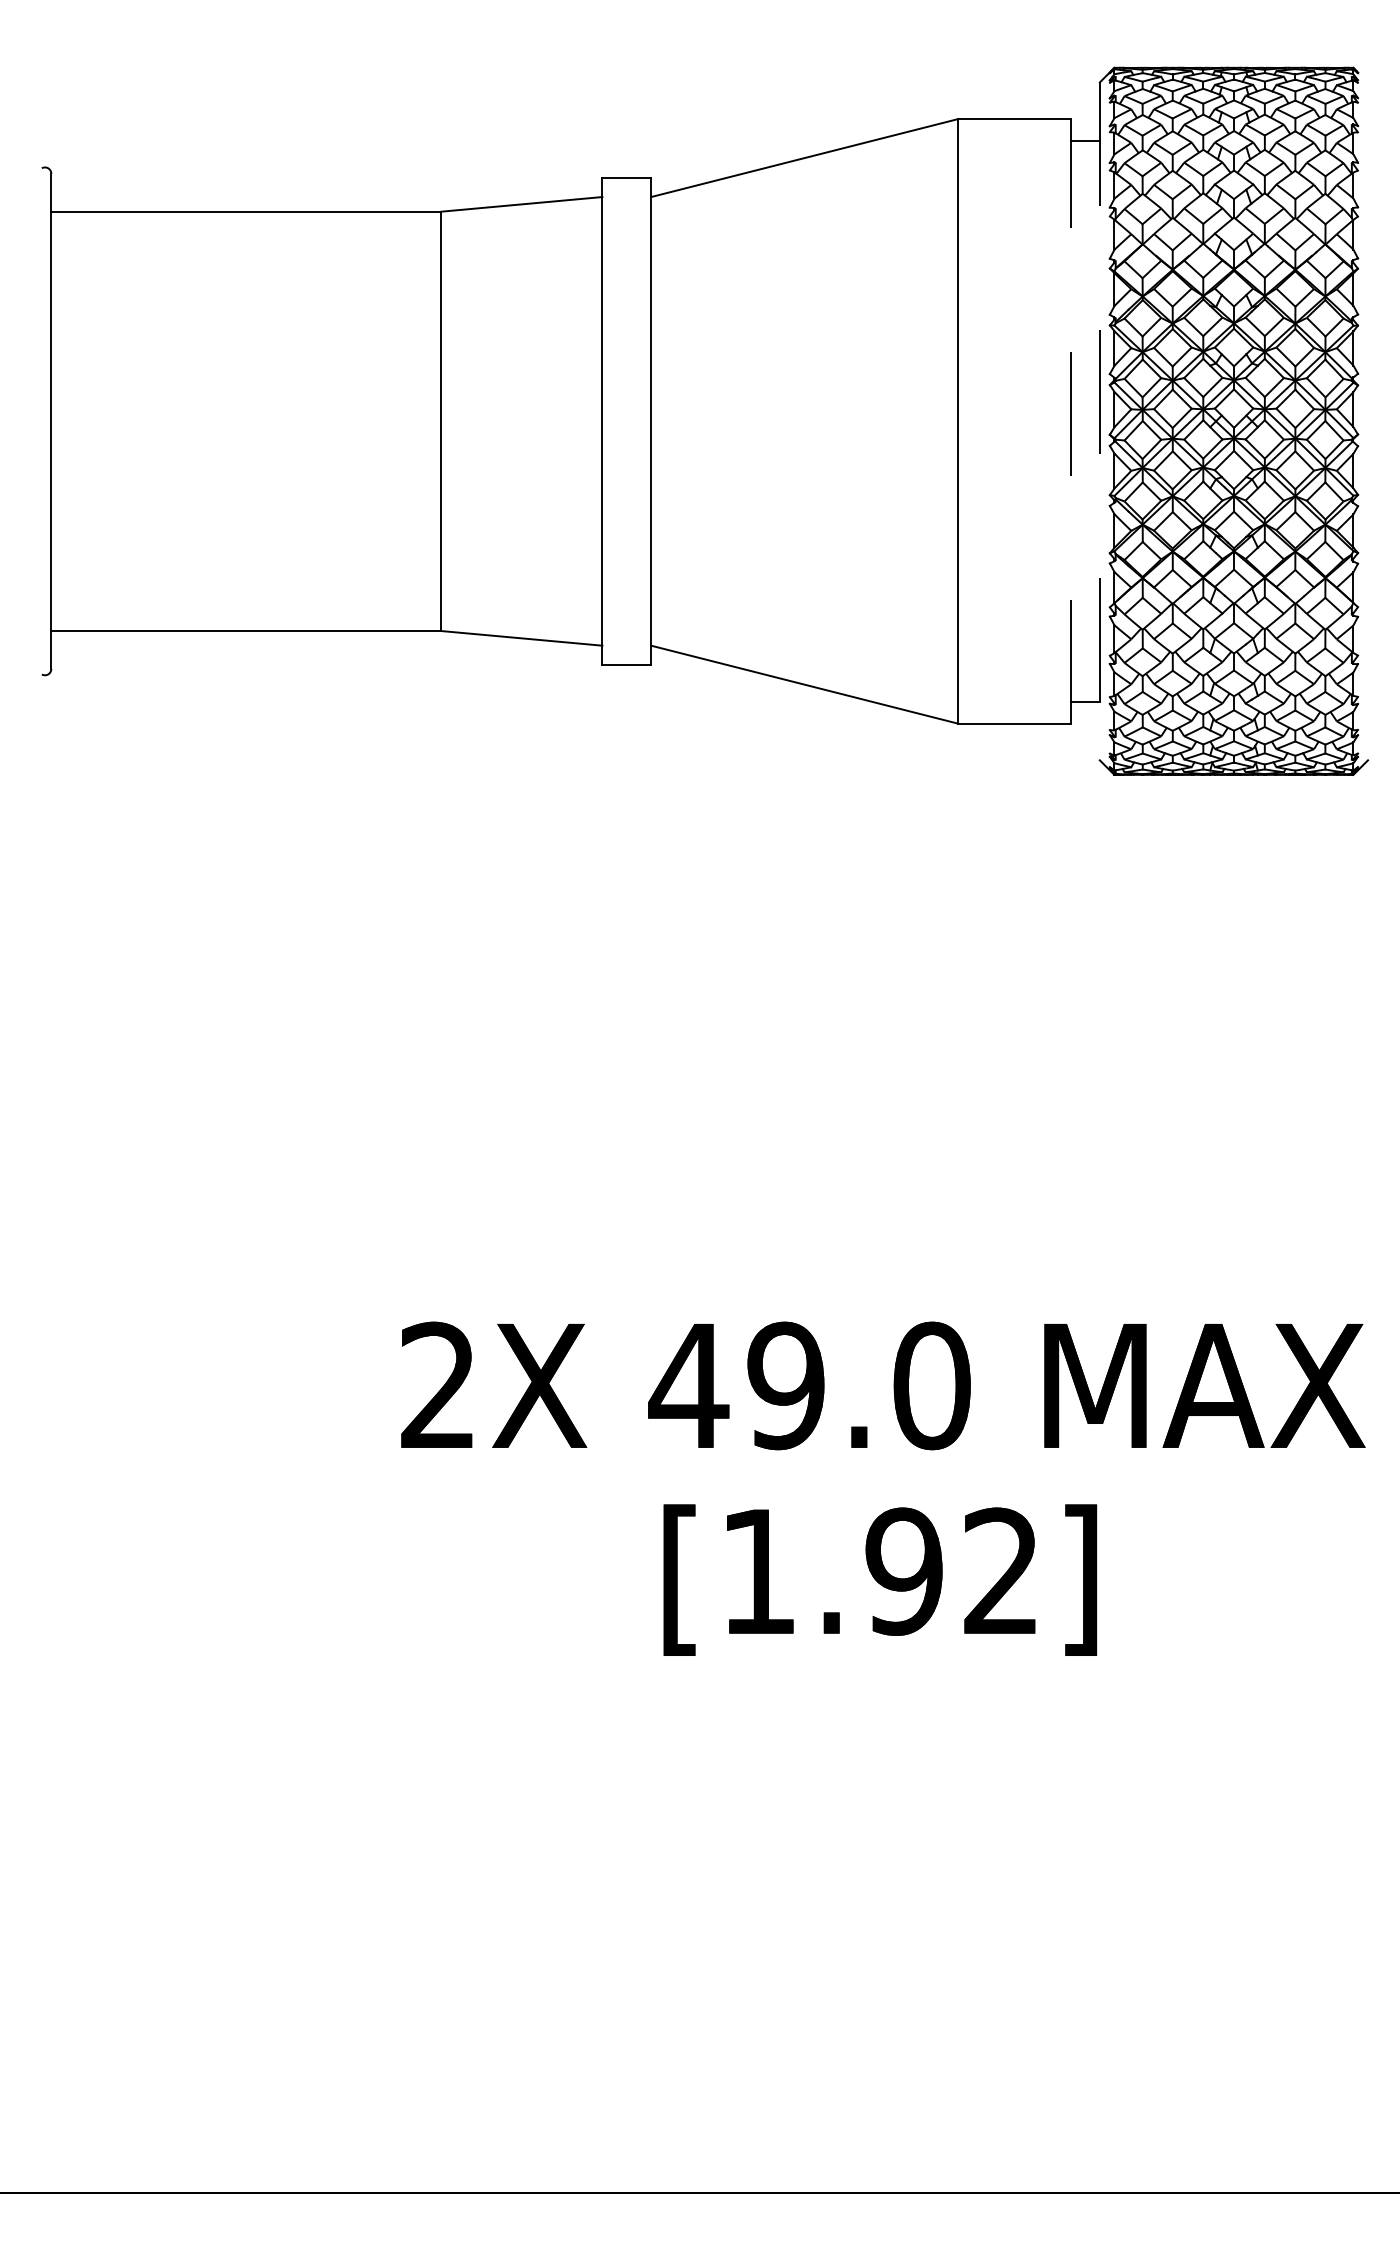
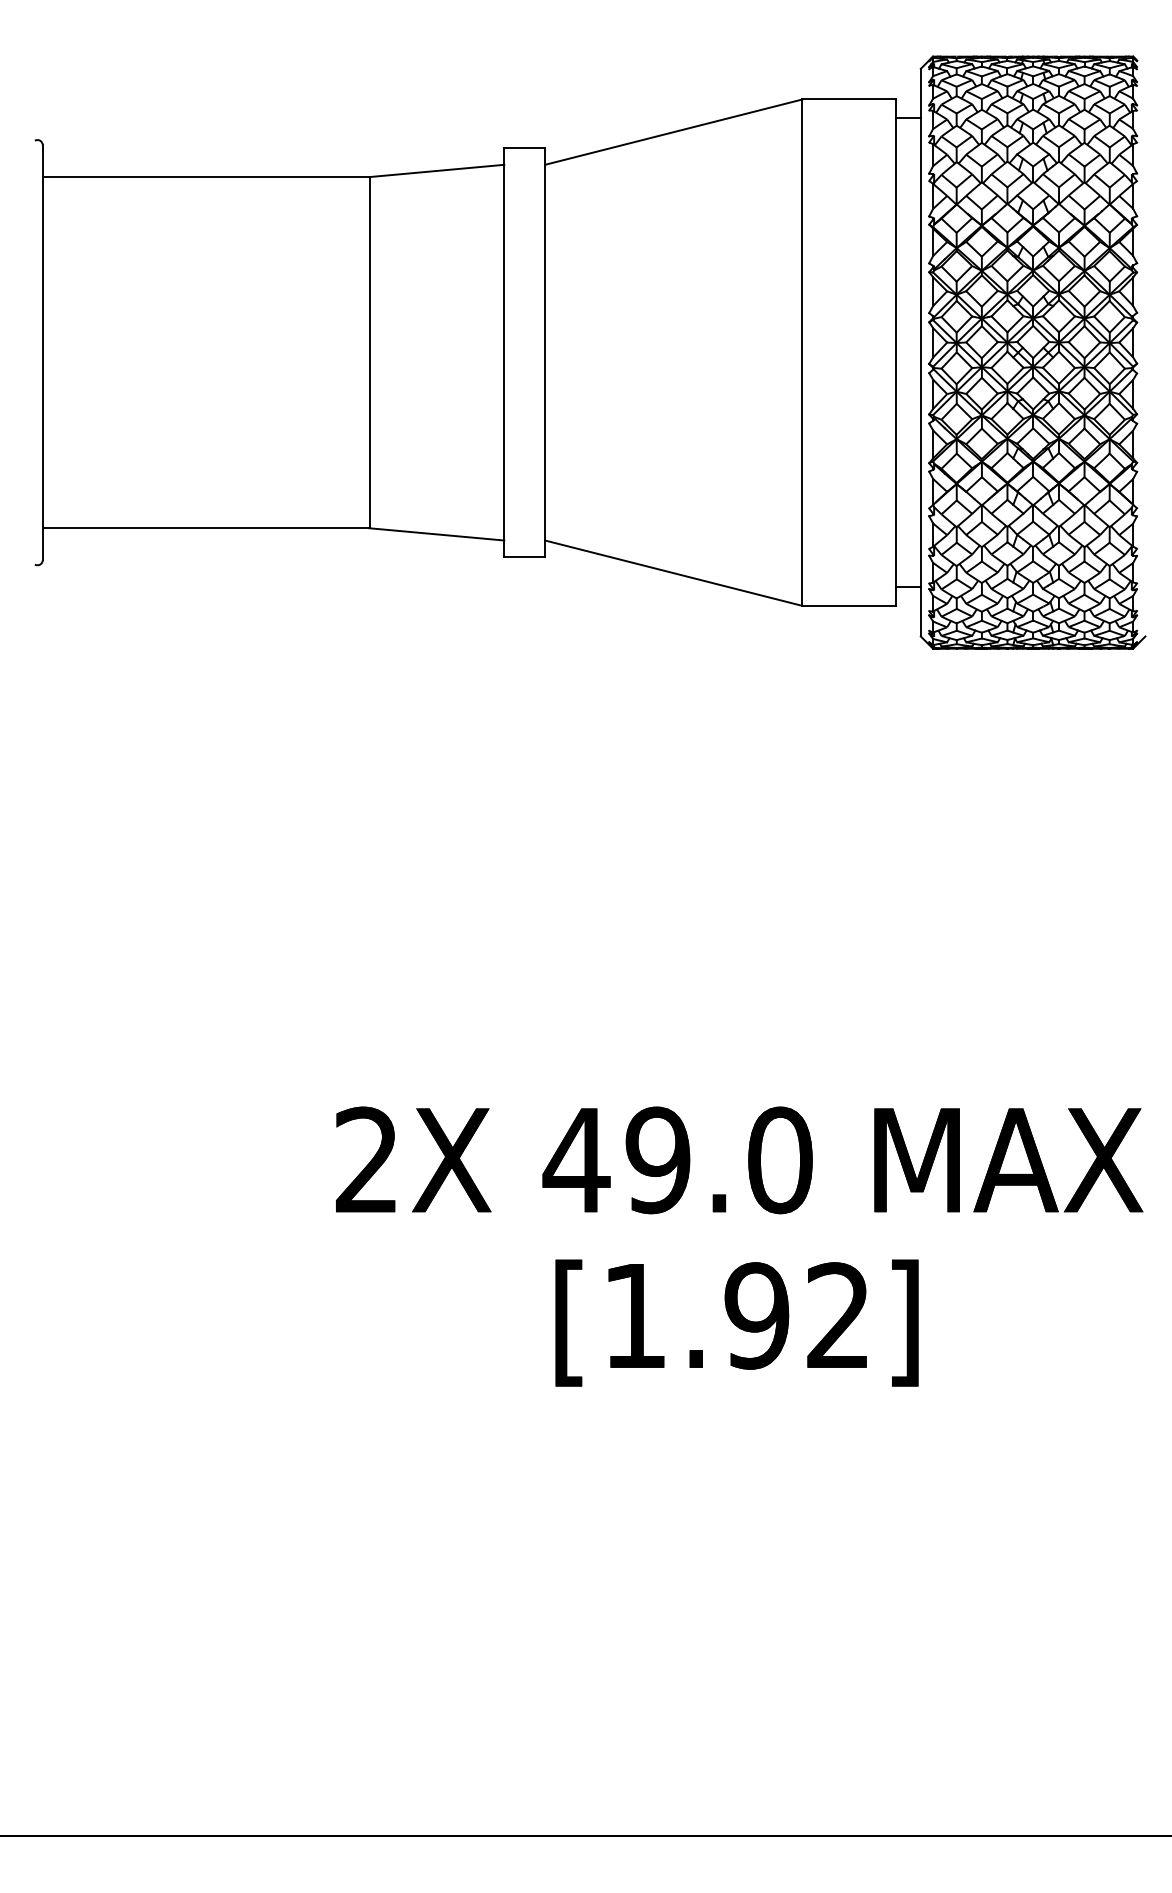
line: (1070, 420) -> (896, 351), dashed -> solid
line: (1099, 421) -> (920, 352), dashed -> solid

